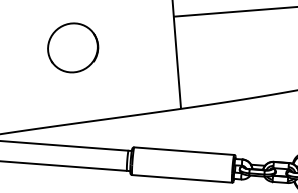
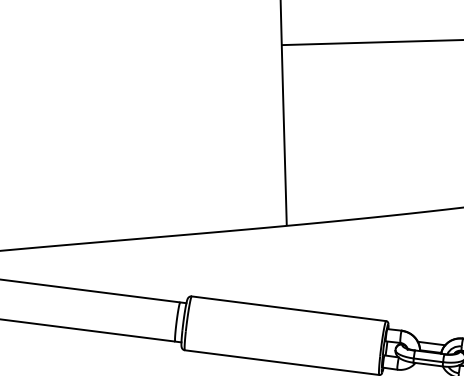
part: (73, 47) -> (82, 95), removed

